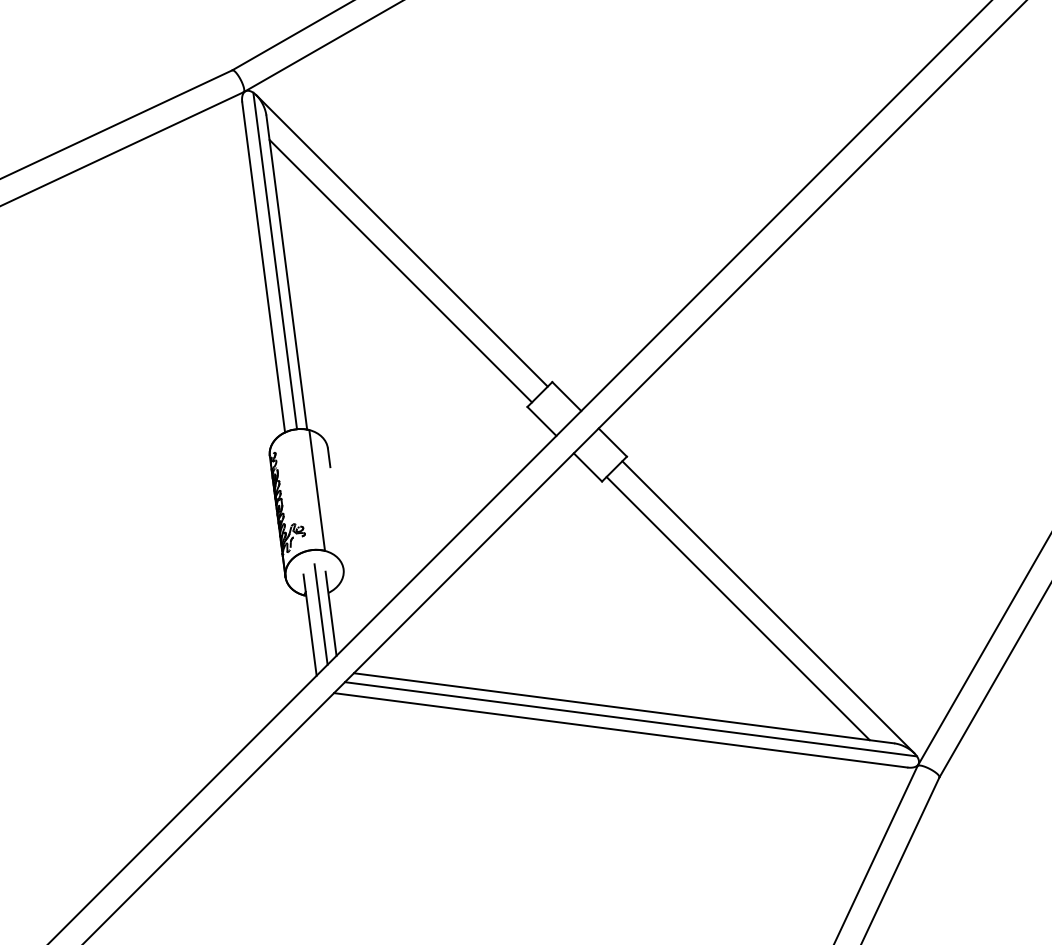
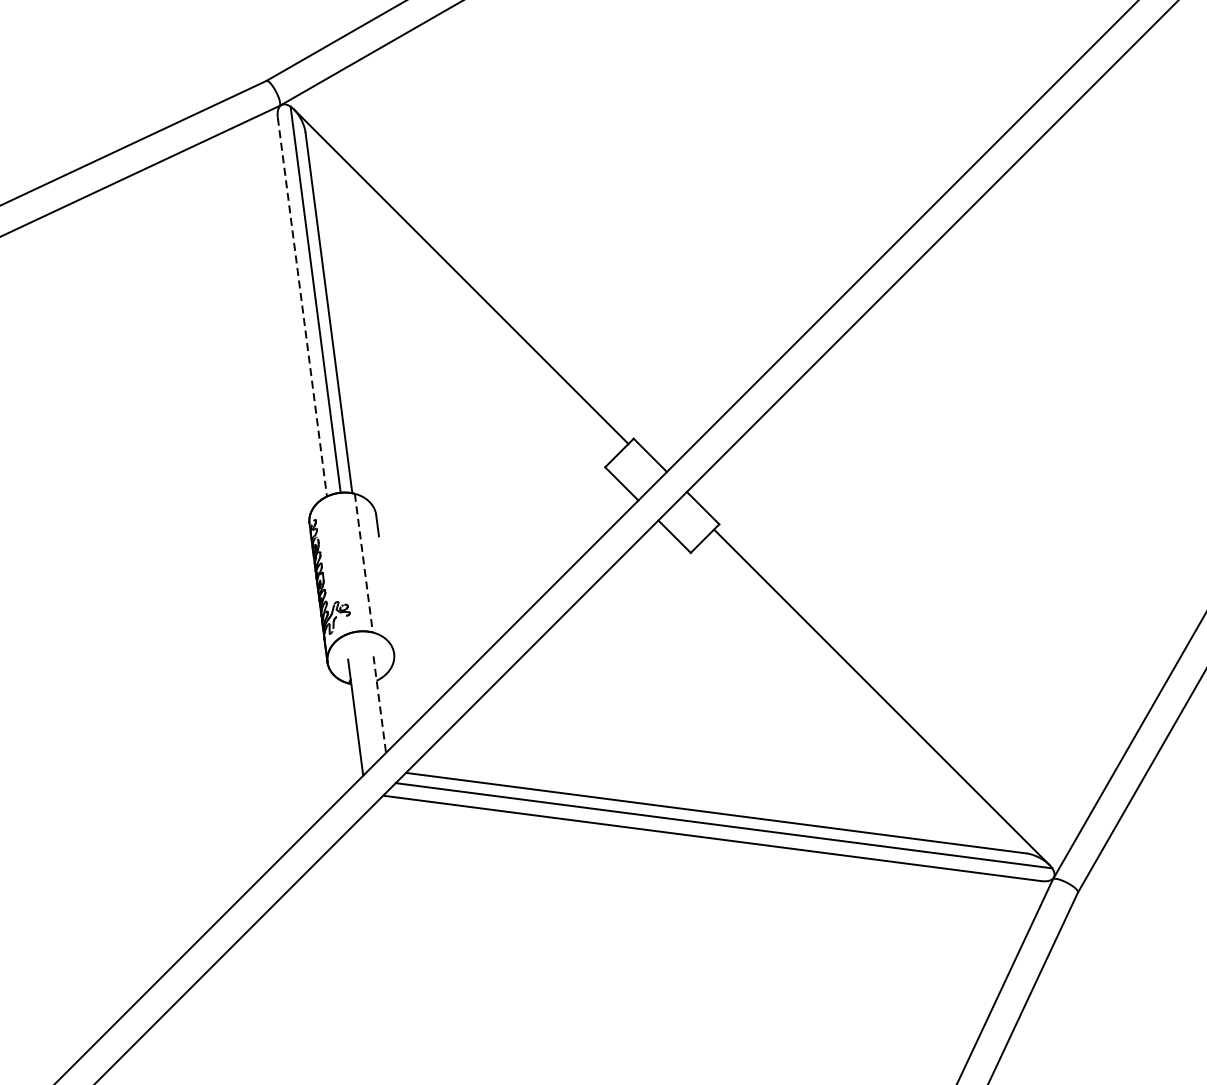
line: (263, 267) -> (302, 307), solid -> dashed
line: (400, 270) -> (459, 310), removed
line: (317, 490) -> (364, 563), solid -> dashed
line: (737, 608) -> (846, 698), removed
line: (320, 614) -> (367, 705), removed
line: (331, 614) -> (380, 705), solid -> dashed

